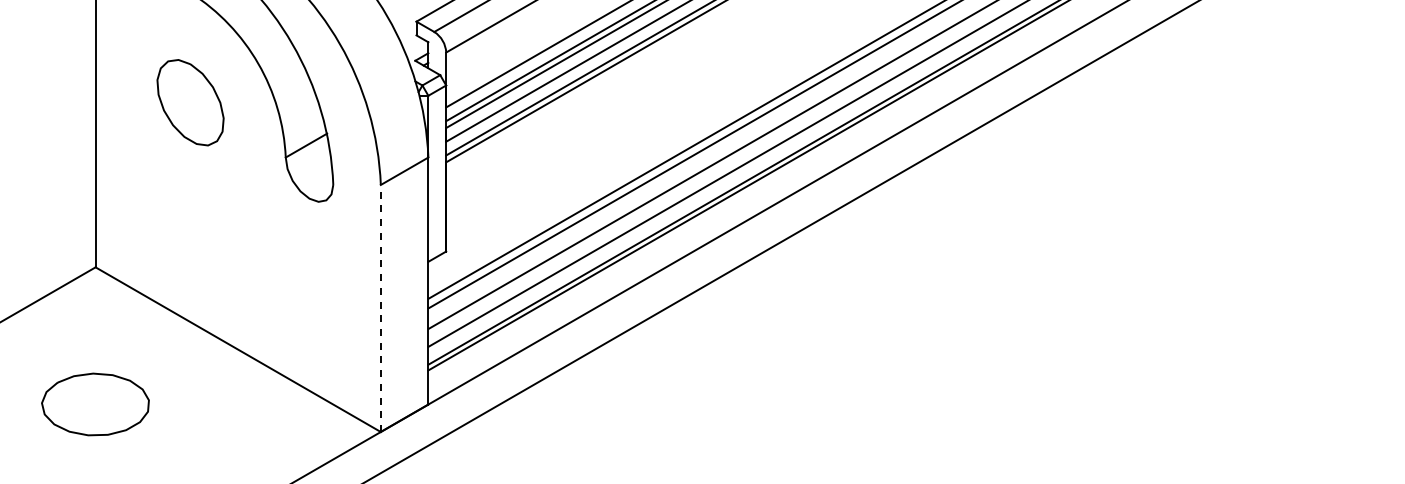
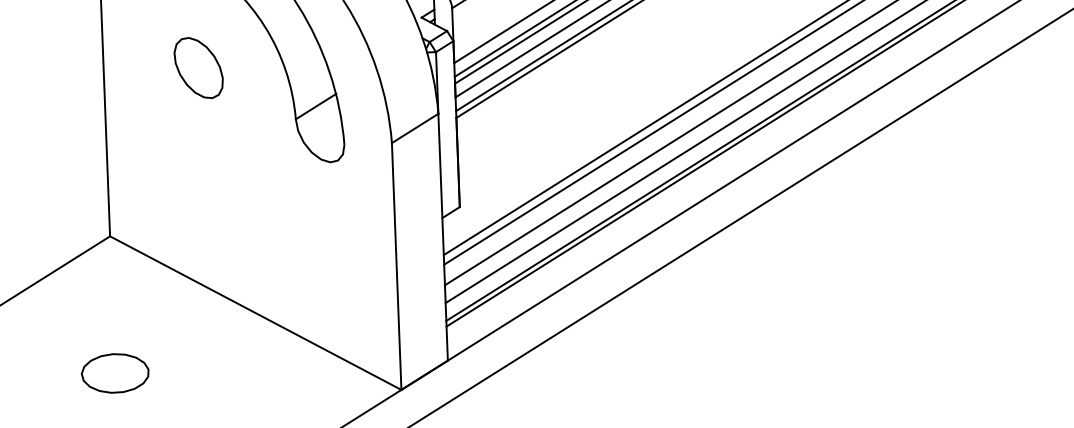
part: (190, 102) -> (198, 67), size x0.71
line: (380, 308) -> (396, 266), dashed -> solid
part: (95, 404) -> (115, 373), size x0.62

